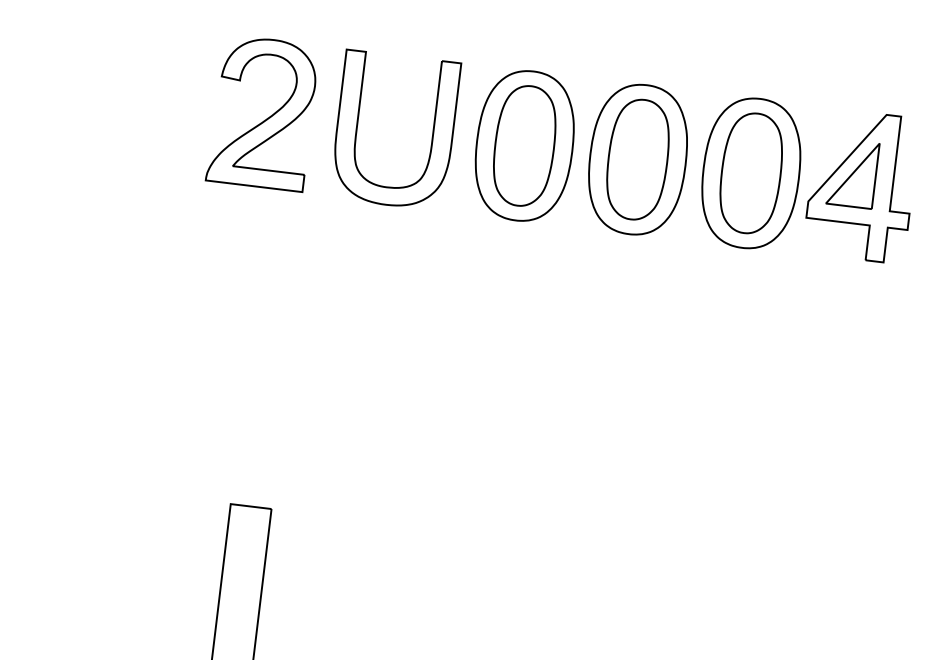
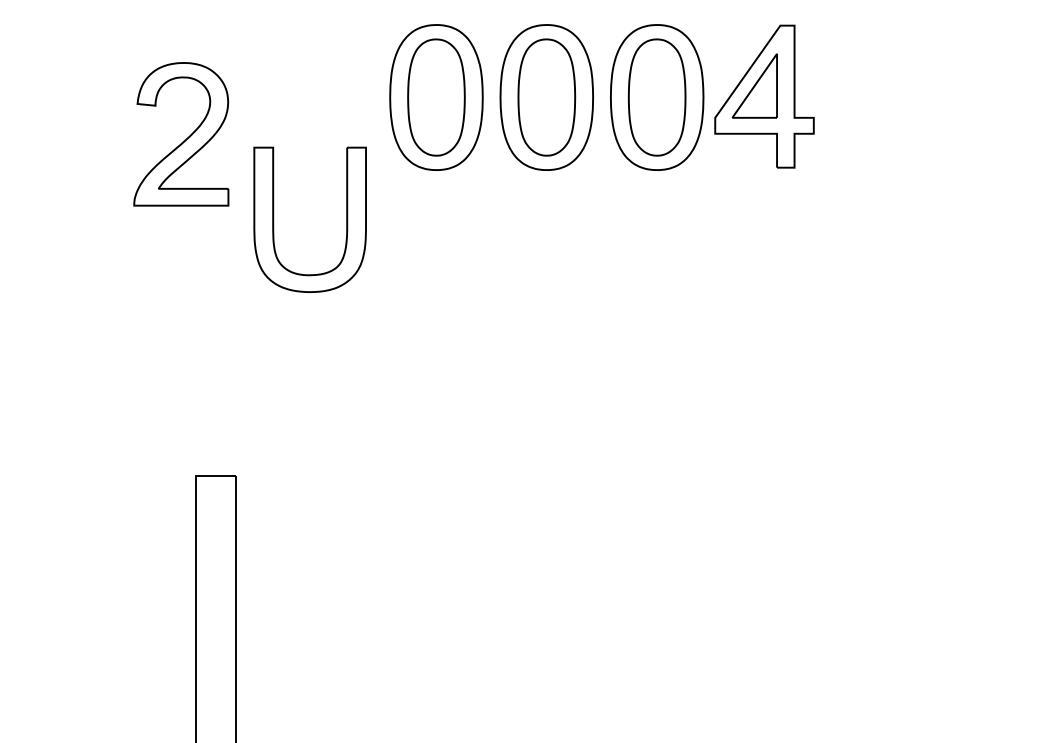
part: (264, 119) -> (183, 140), moved
part: (358, 125) -> (274, 219), moved

